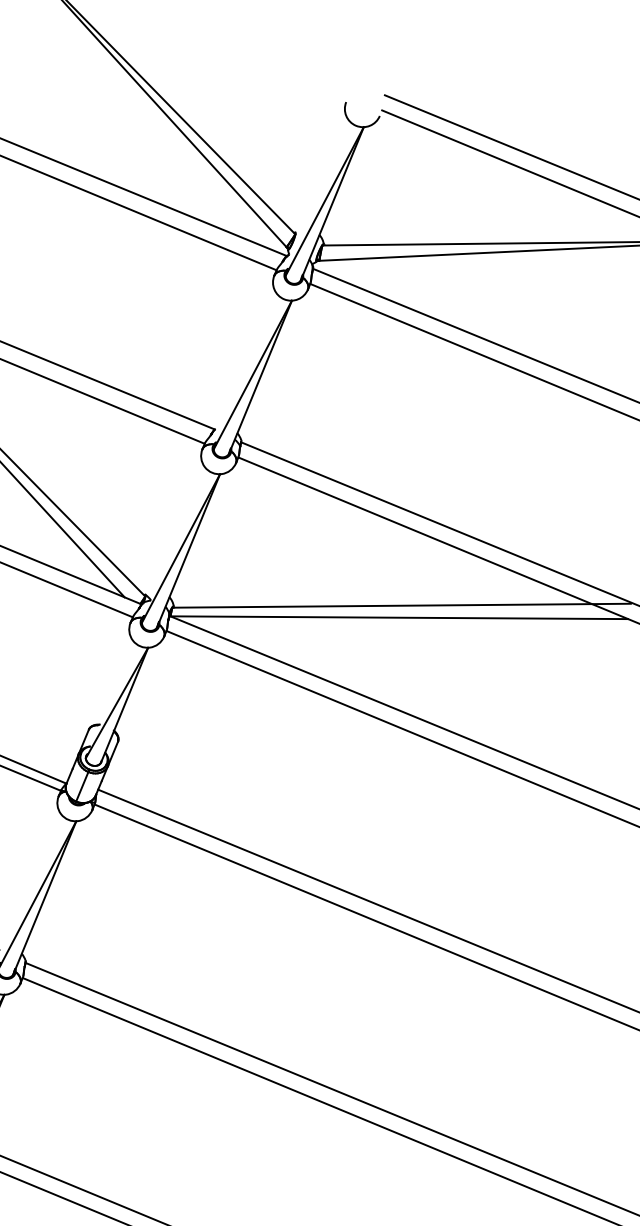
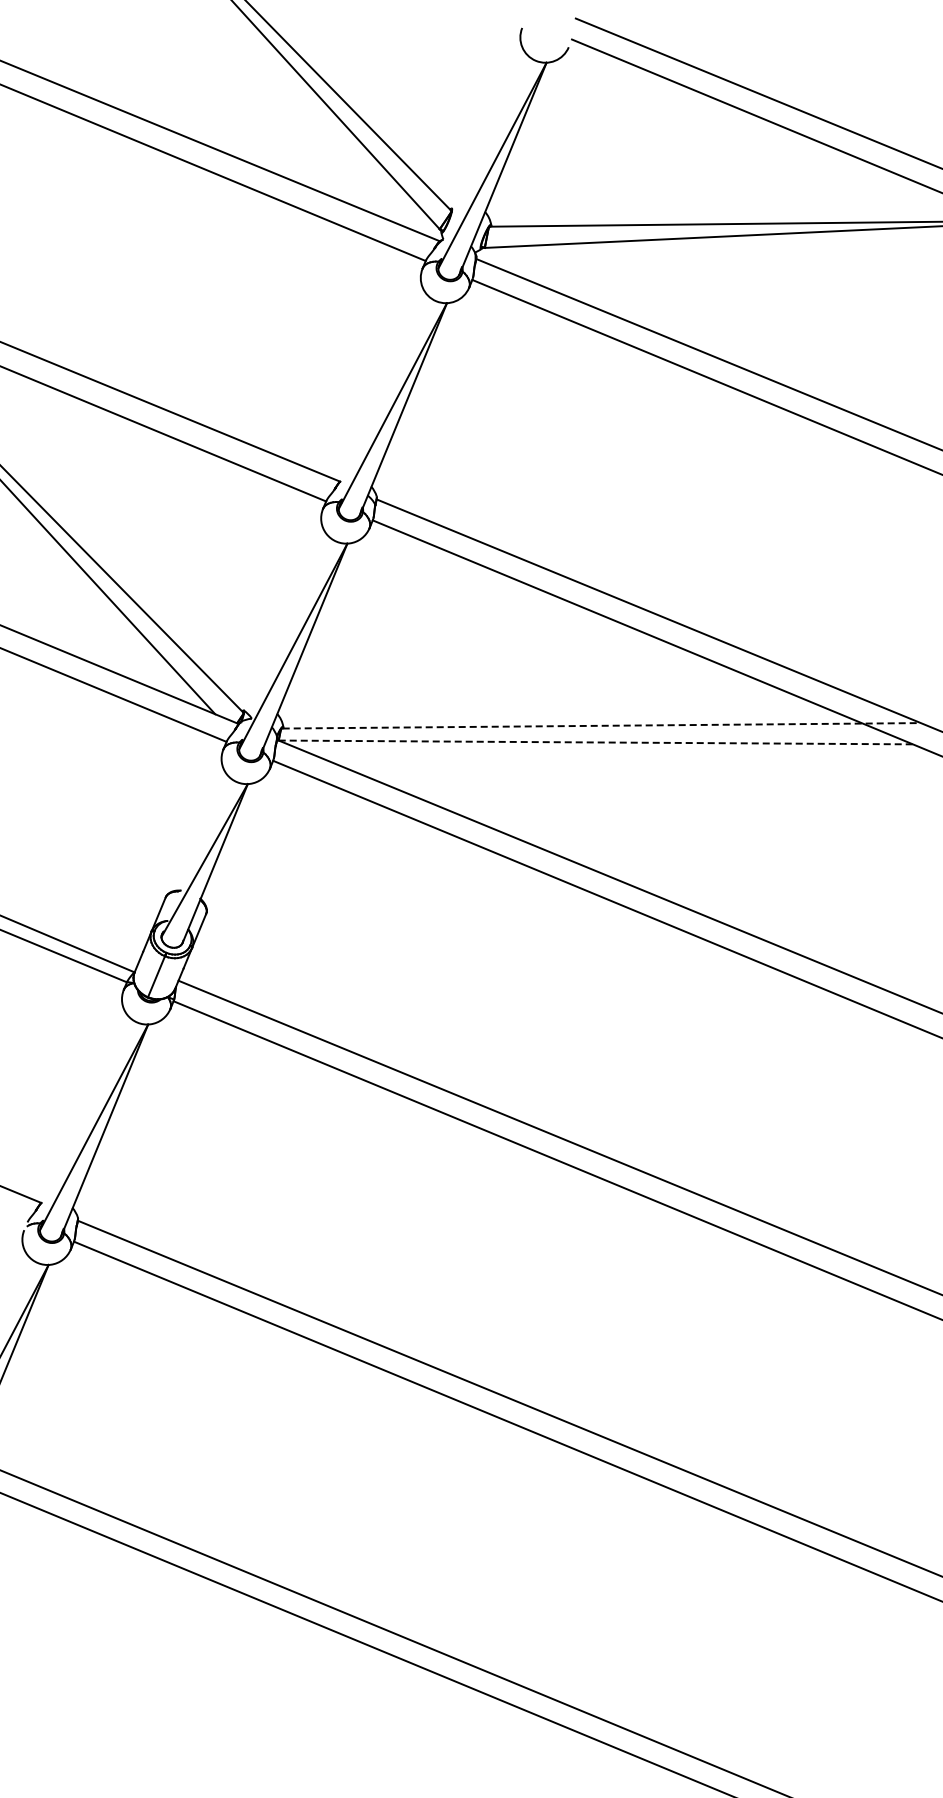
line: (401, 605) -> (599, 725), solid -> dashed
line: (399, 617) -> (595, 742), solid -> dashed

